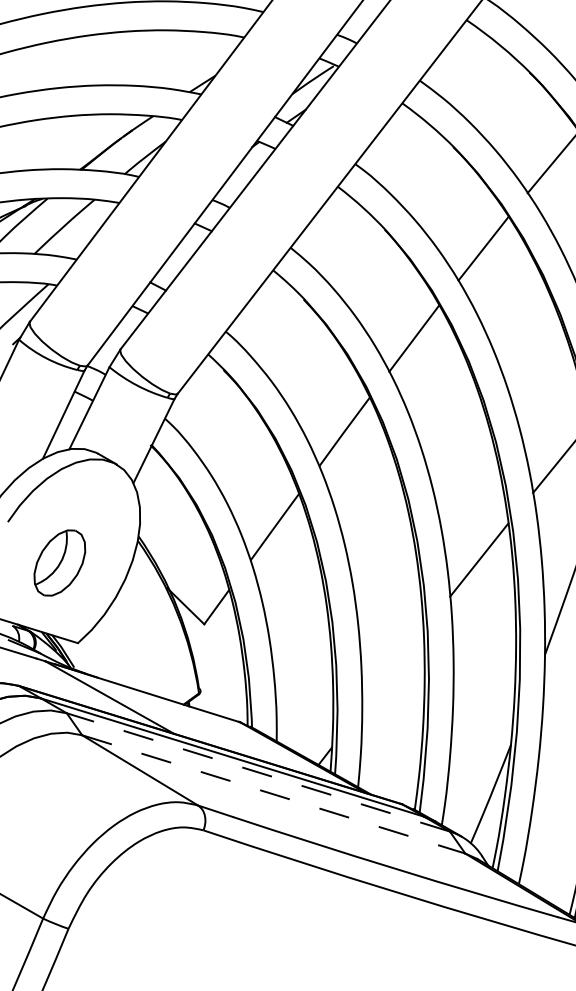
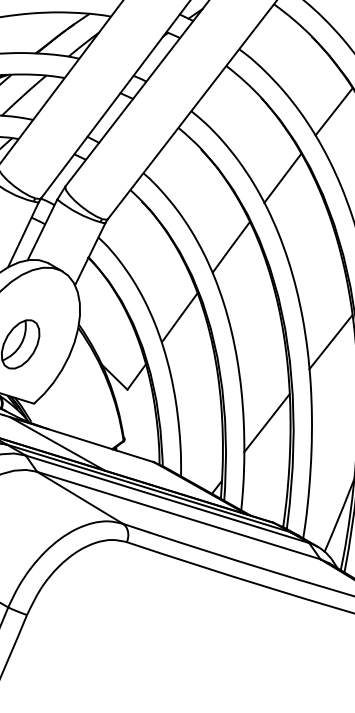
line: (392, 669) -> (266, 423), added
line: (257, 772) -> (166, 499), dashed -> solid
line: (274, 794) -> (179, 515), dashed -> solid

